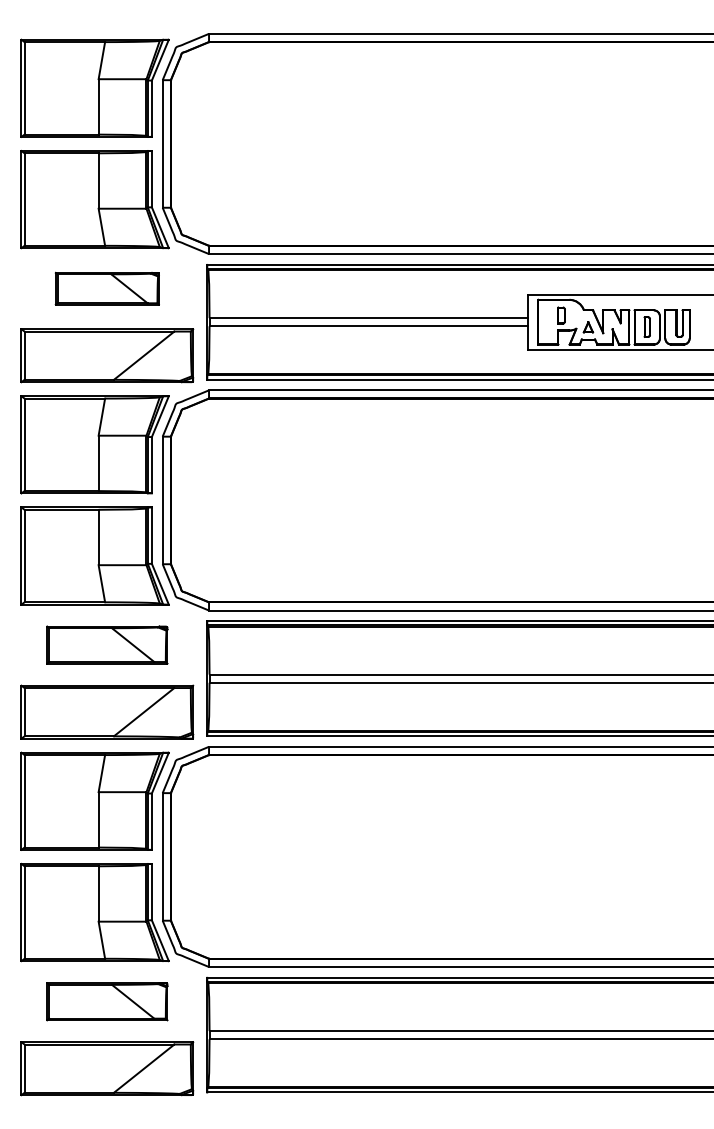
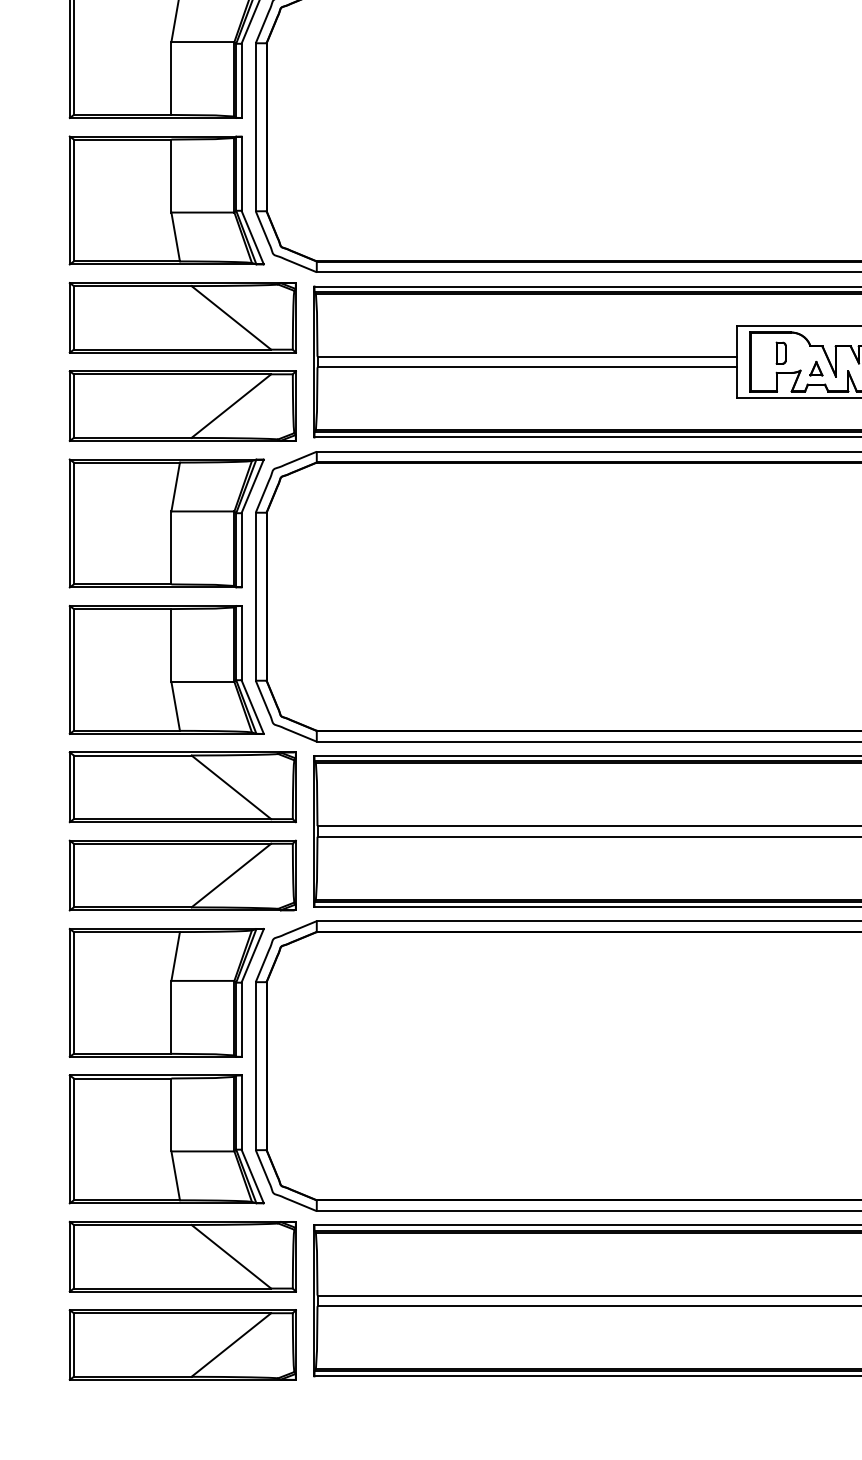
part: (107, 288) -> (183, 317), size x1.67
part: (107, 644) -> (183, 786), size x1.43
part: (107, 1001) -> (183, 1256), size x1.43

